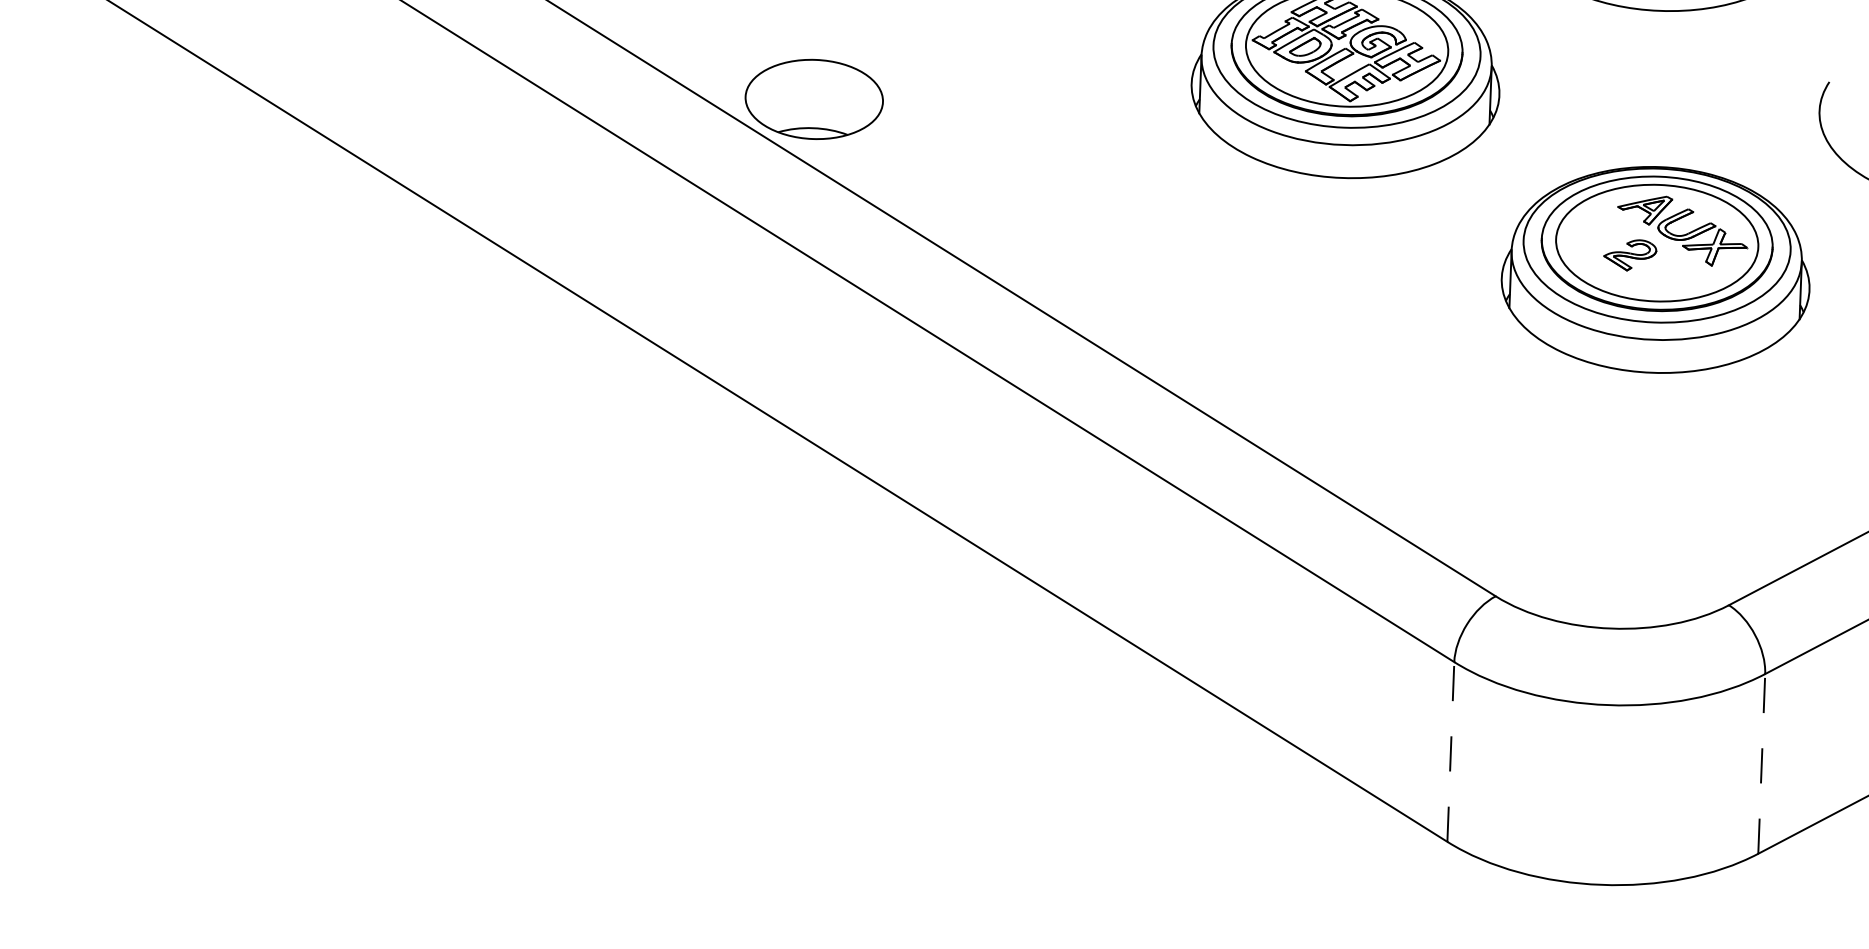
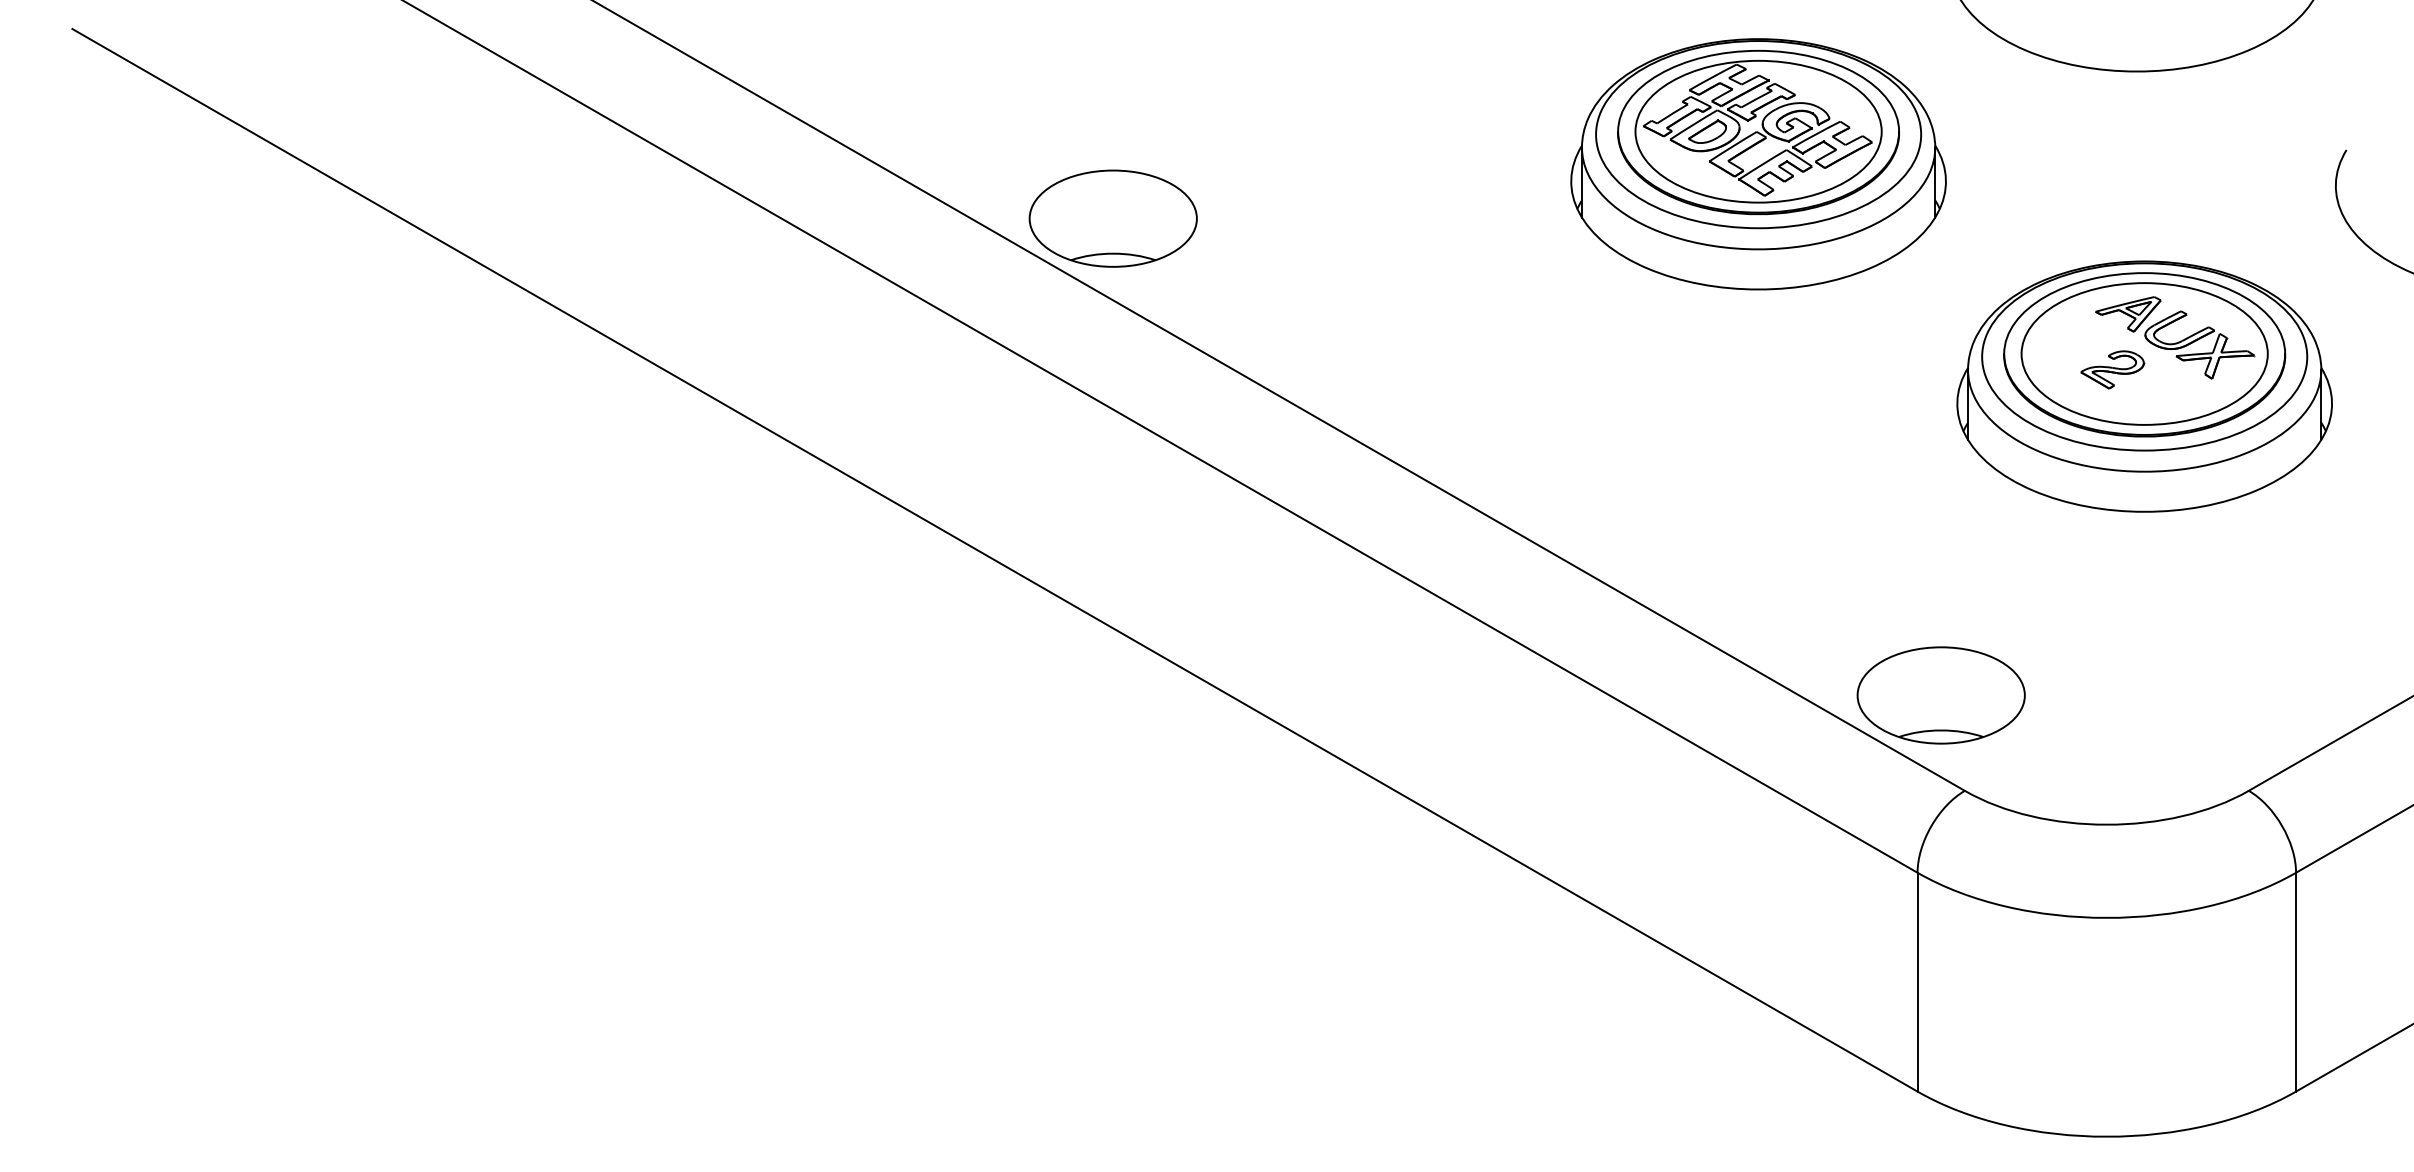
part: (1478, 517) -> (1940, 695), added
line: (1450, 751) -> (1917, 981), dashed -> solid
line: (1762, 763) -> (2296, 981), dashed -> solid

